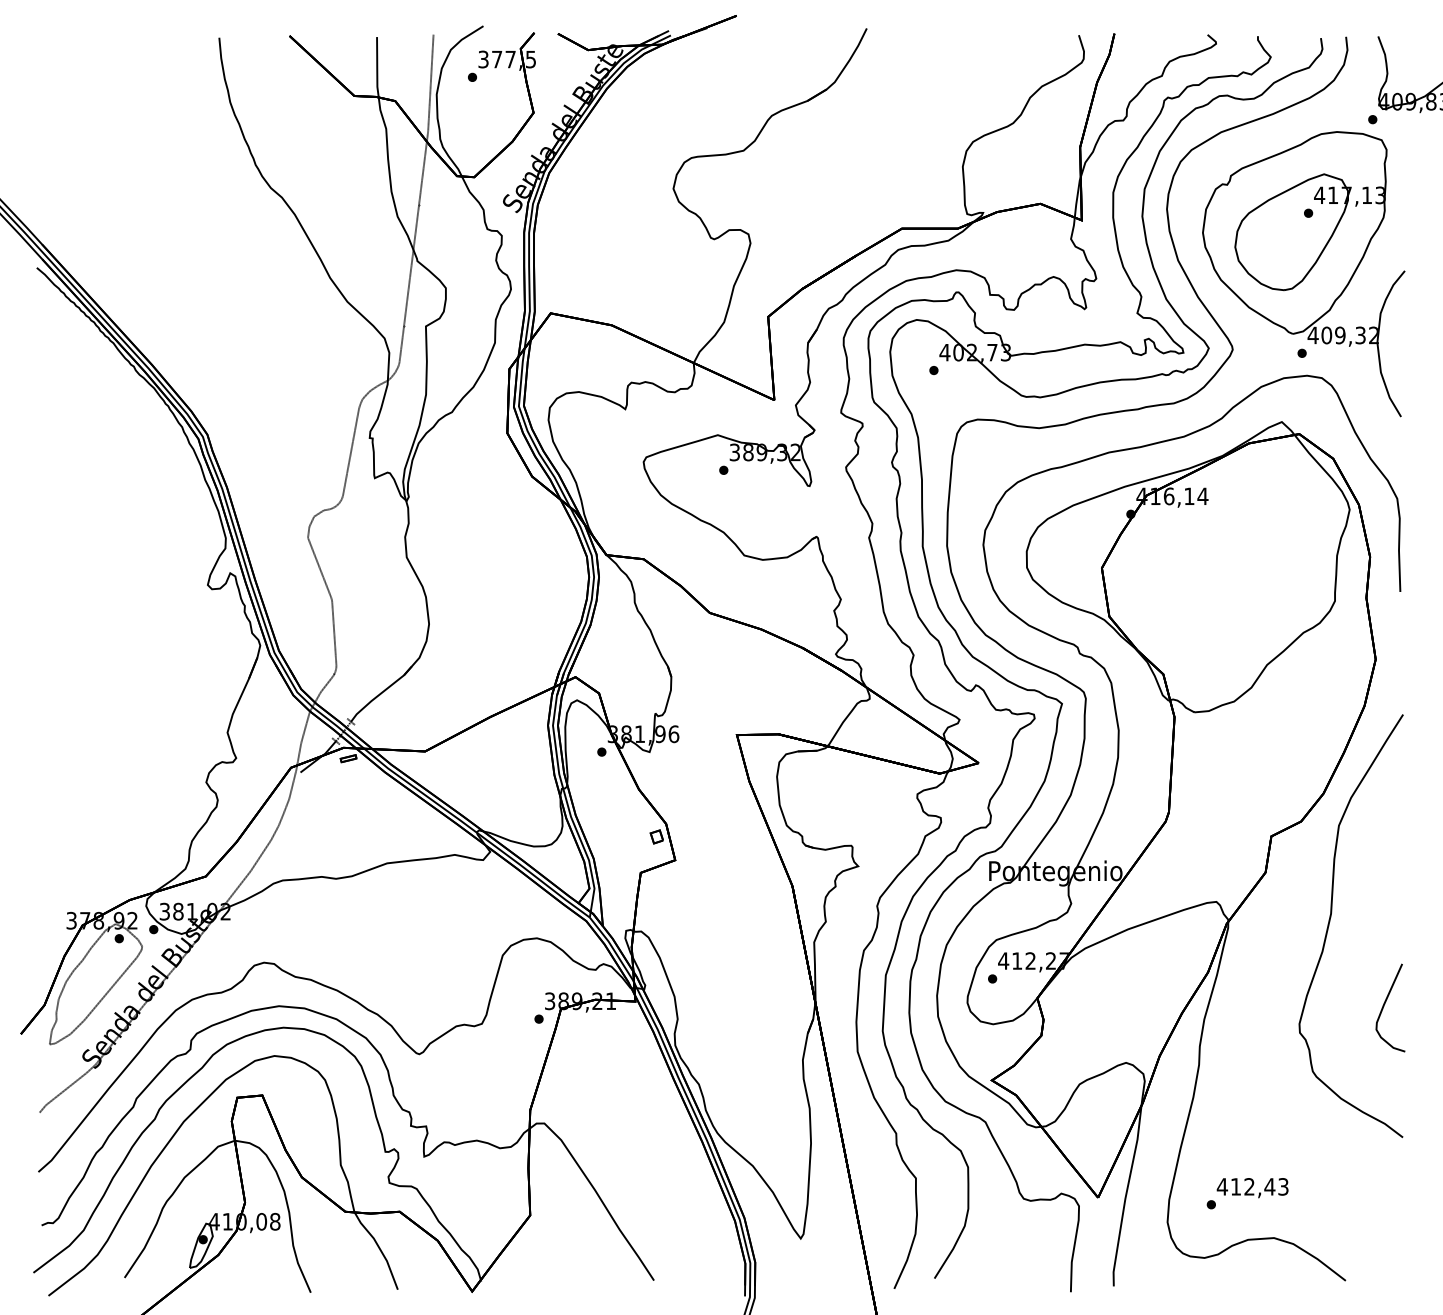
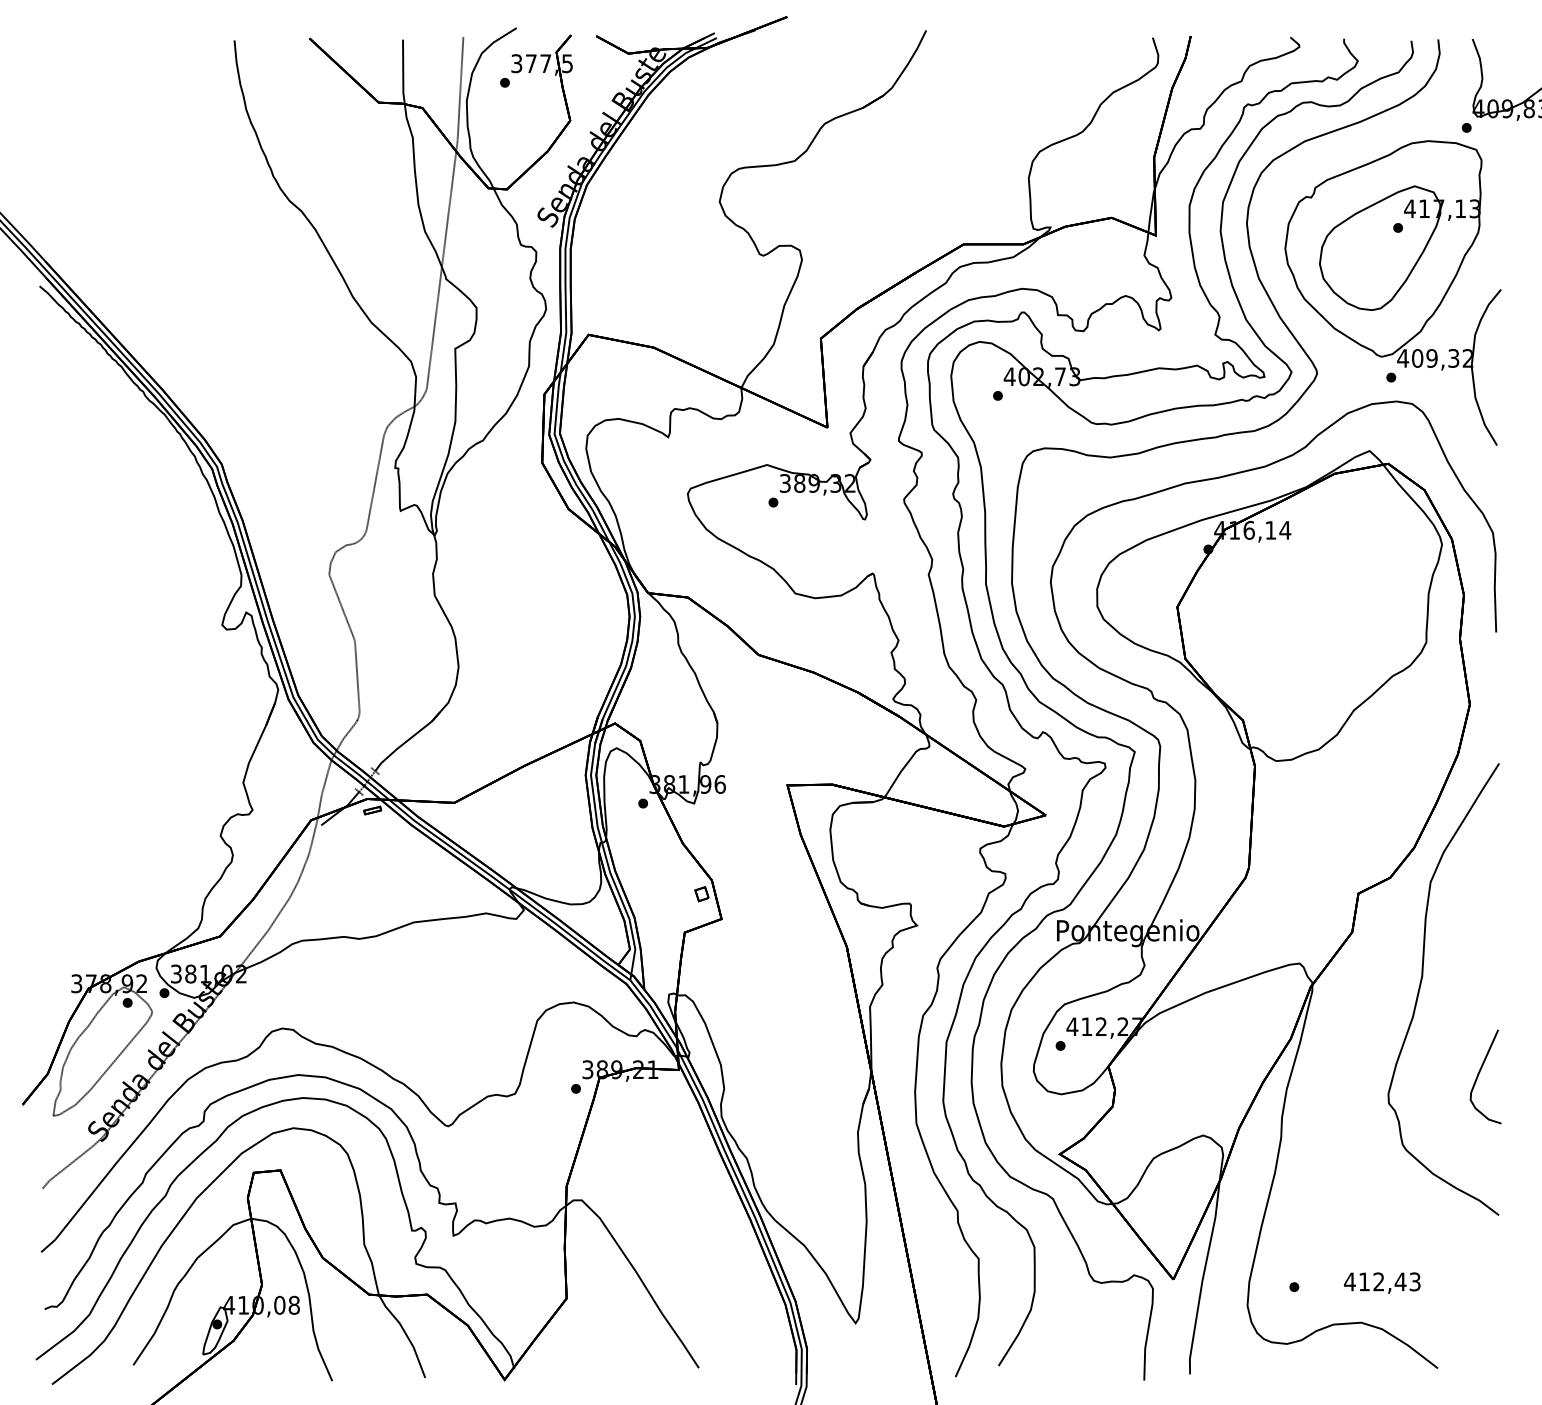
text: (1252, 1188) -> (1382, 1283), moved

